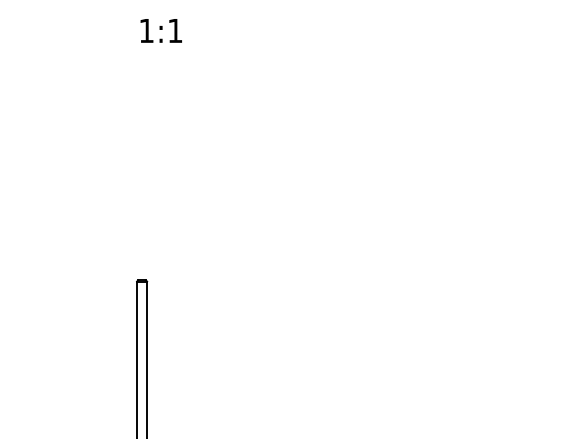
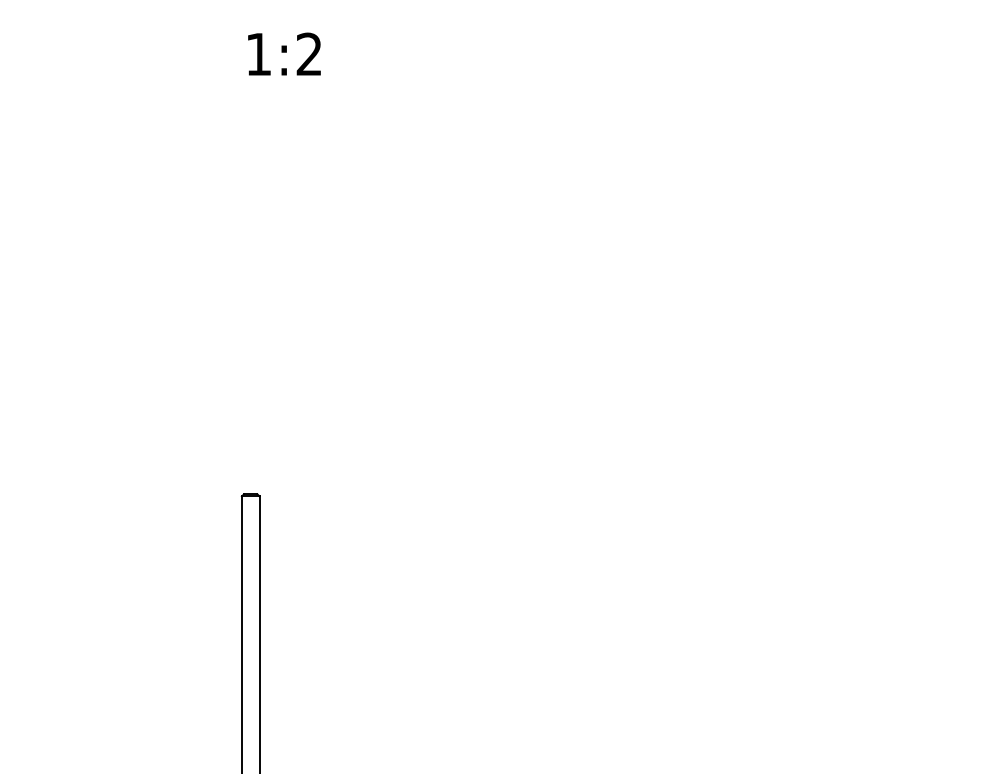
text: (175, 30) -> (309, 53), 1:1 -> 1:2

